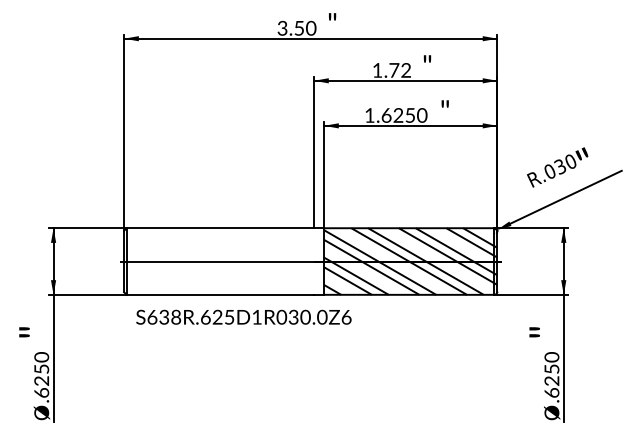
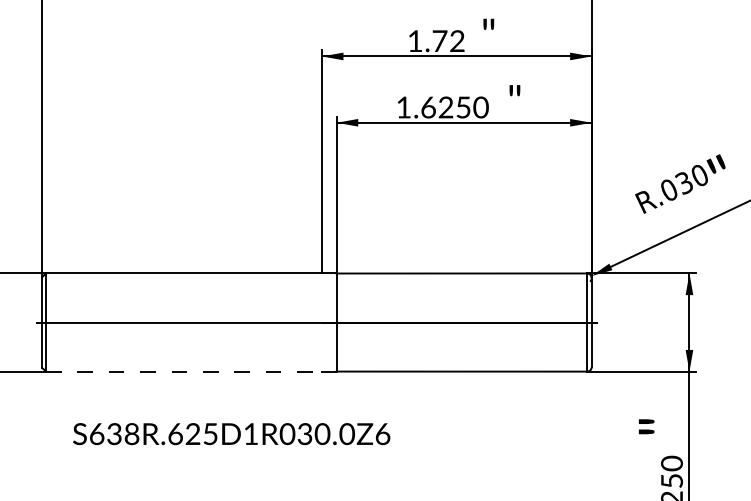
hatch: (410, 261) -> (463, 322), removed
line: (220, 294) -> (184, 371), solid -> dashed
text: (243, 316) -> (231, 432), moved

